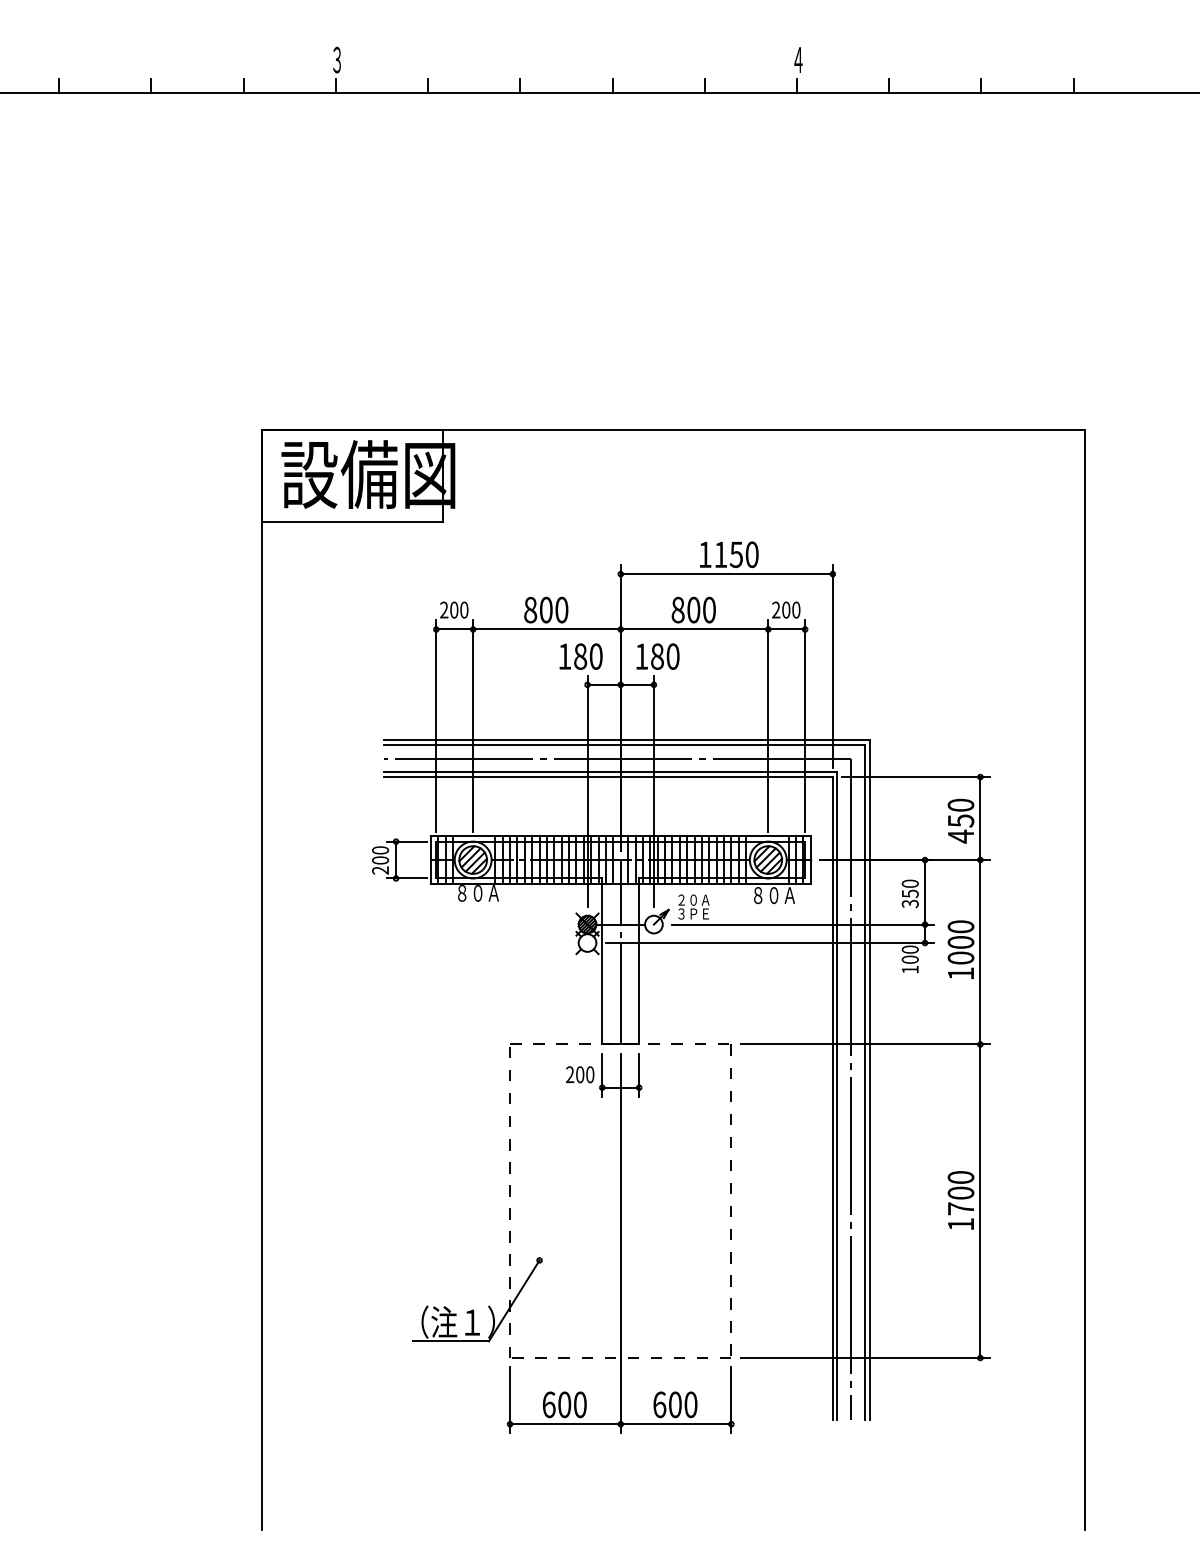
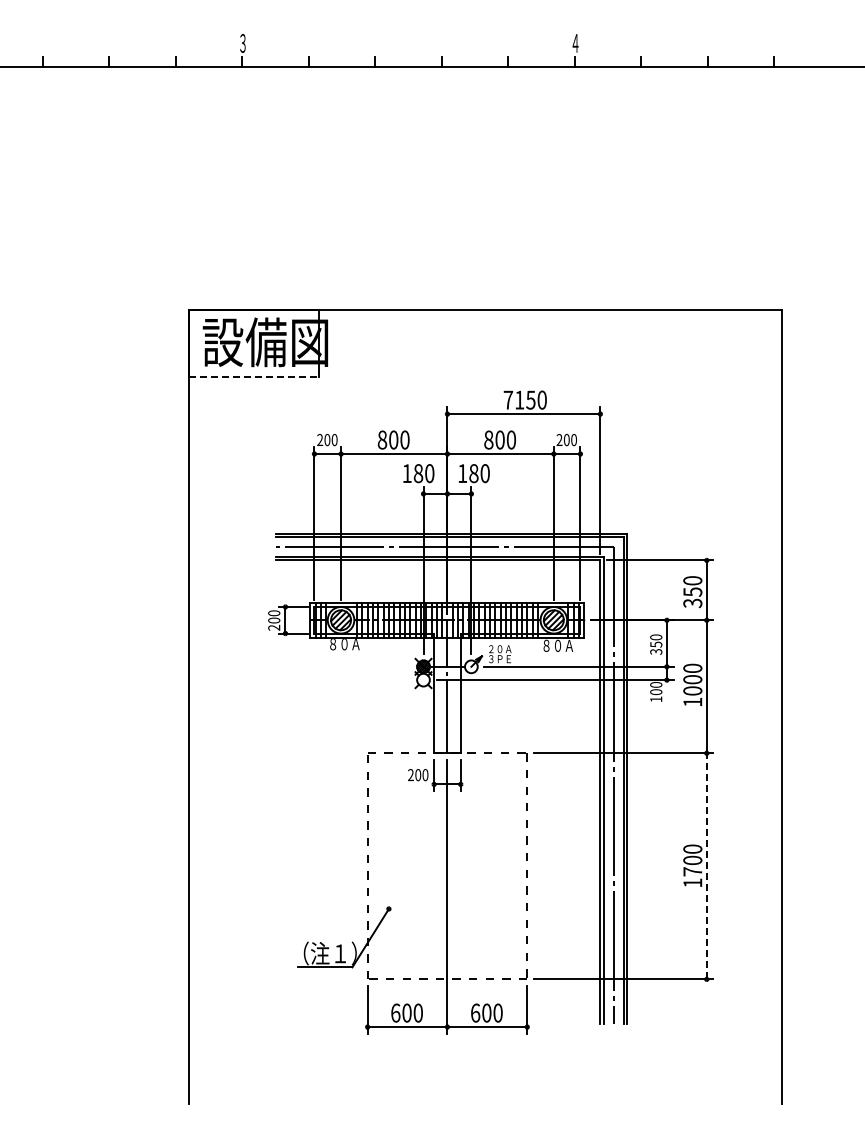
line: (353, 521) -> (254, 376), solid -> dashed
text: (705, 553) -> (508, 399), 1150 -> 7150
text: (960, 836) -> (692, 603), 450 -> 350
line: (979, 1200) -> (706, 865), solid -> dashed

